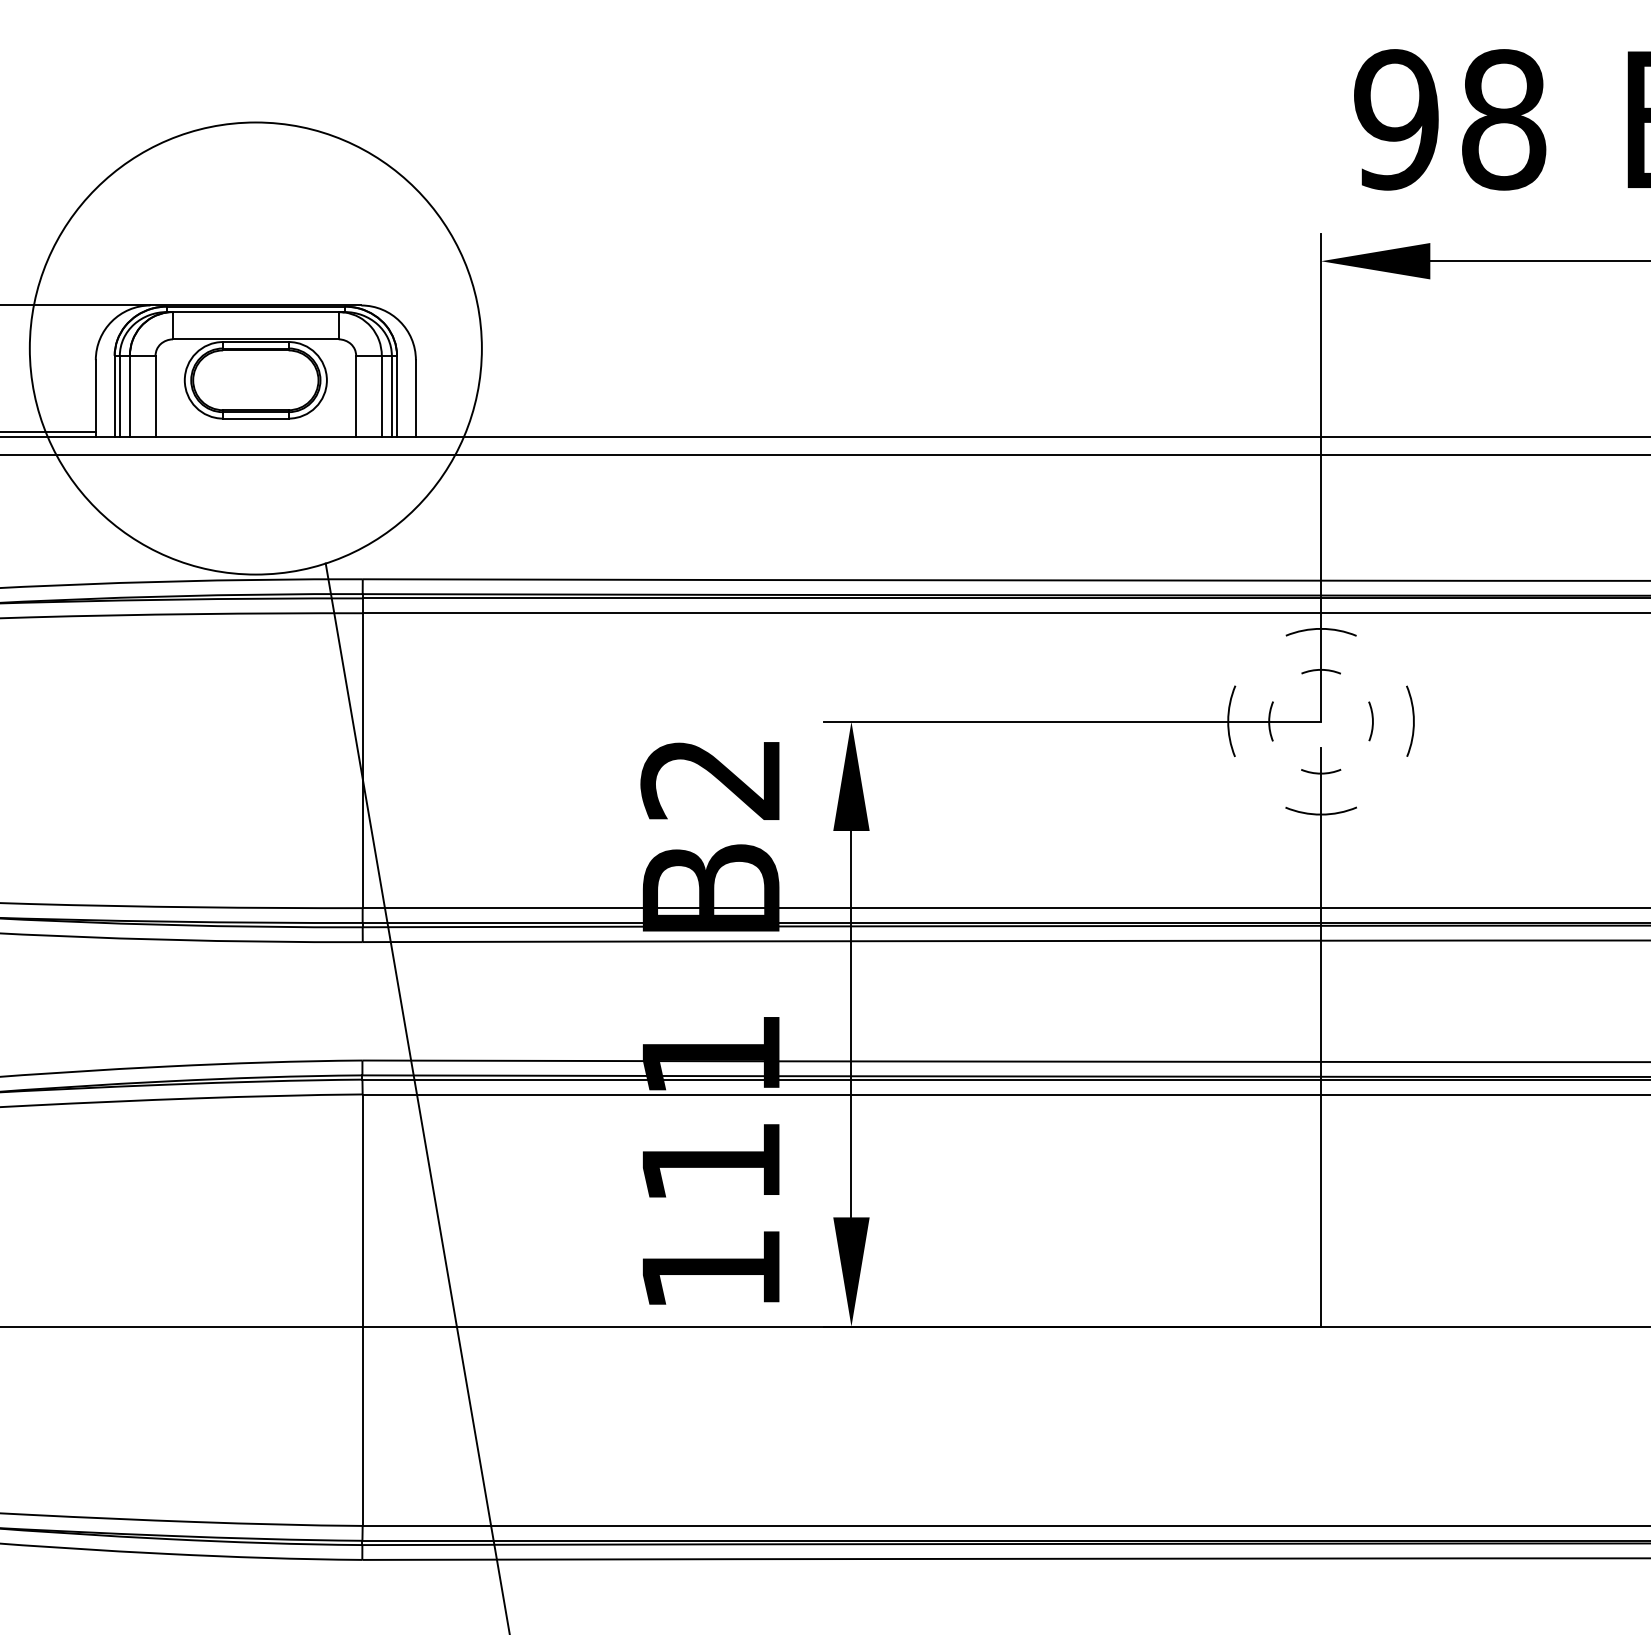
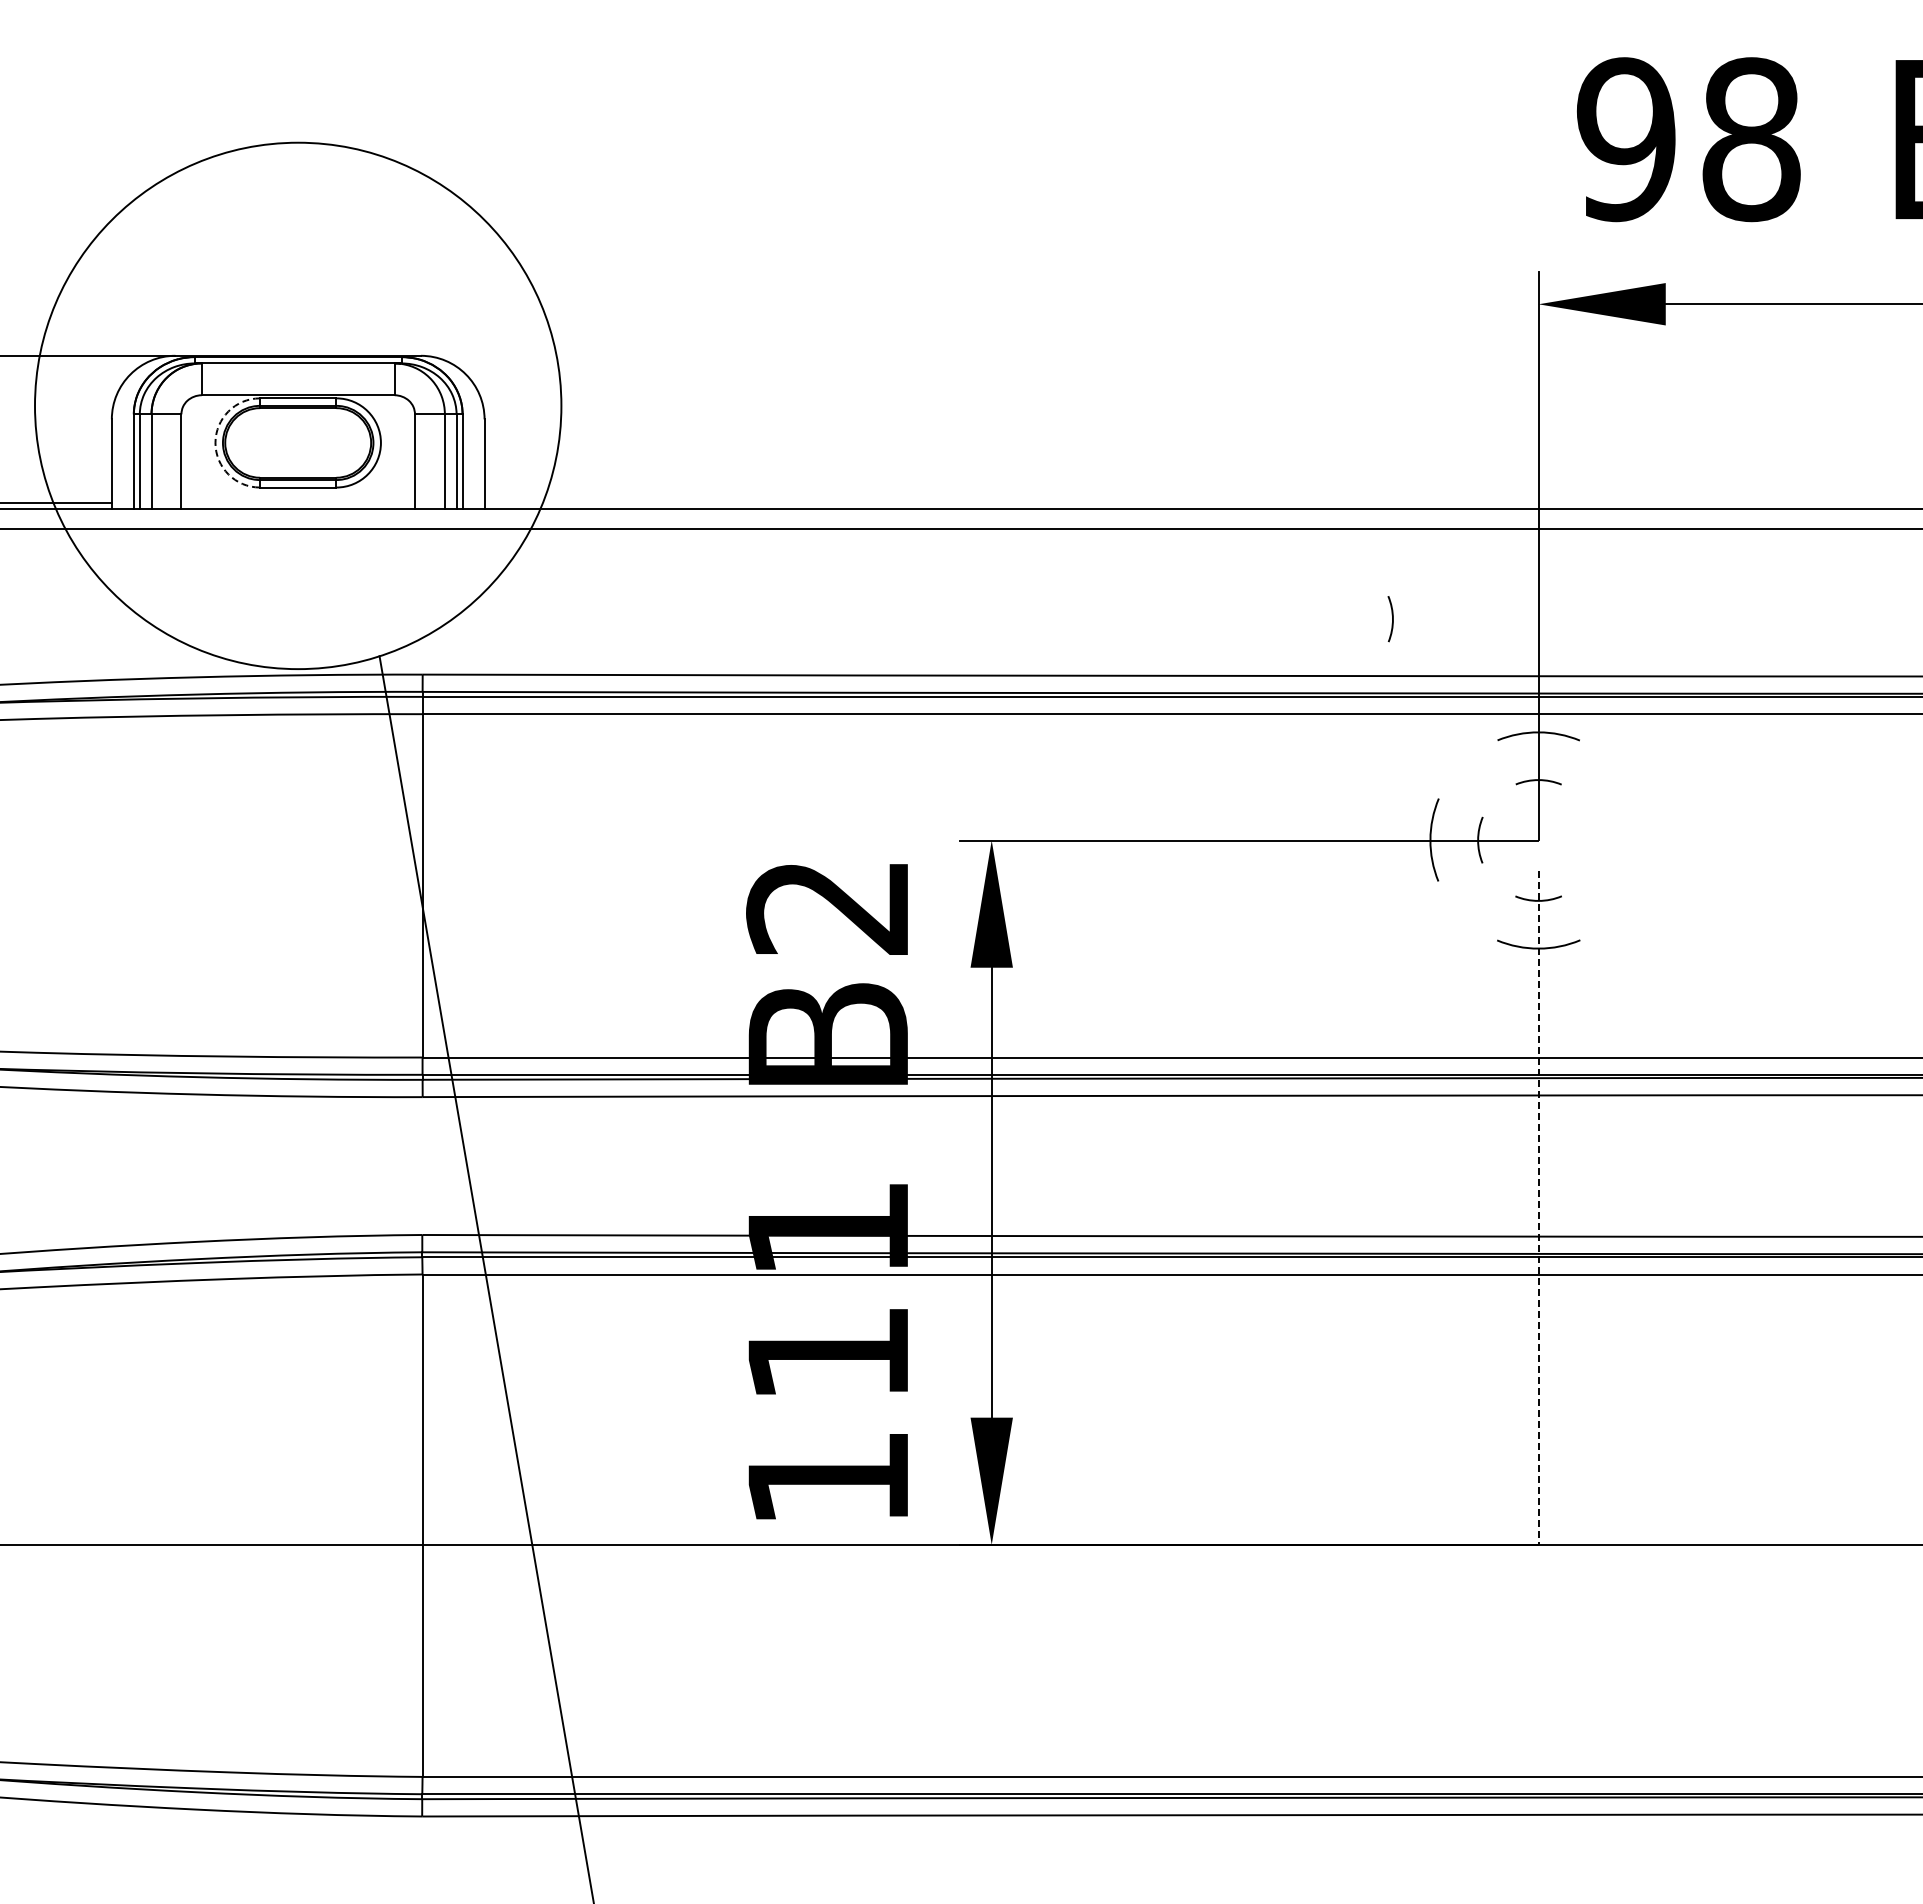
arc: (184, 379) -> (215, 442), solid -> dashed
arc: (1412, 720) -> (1645, 839), removed
arc: (1372, 721) -> (1392, 619), moved
line: (1321, 1037) -> (1538, 1208), solid -> dashed

